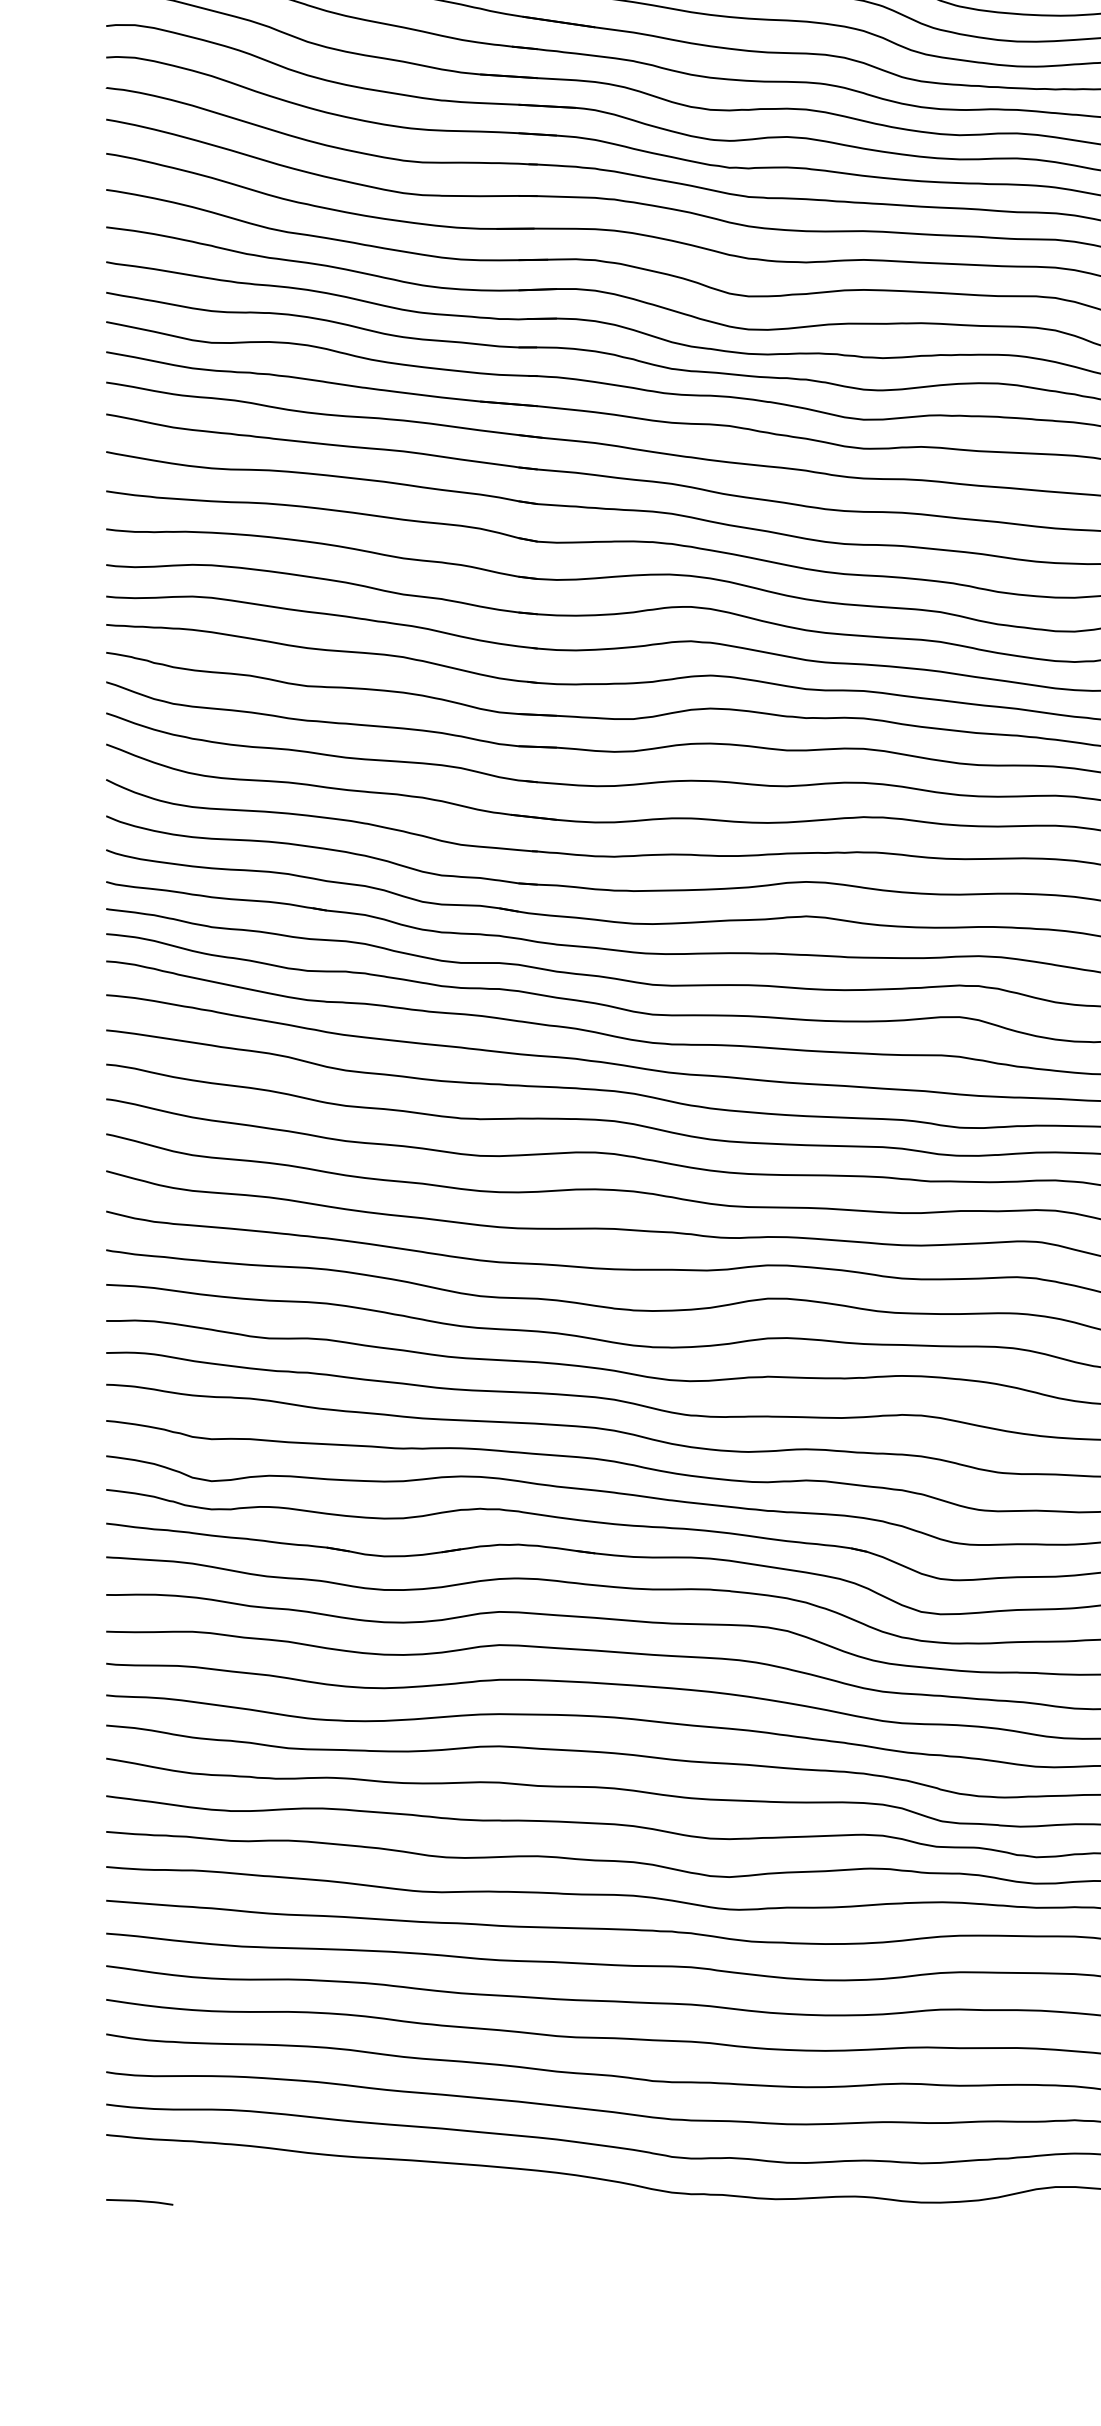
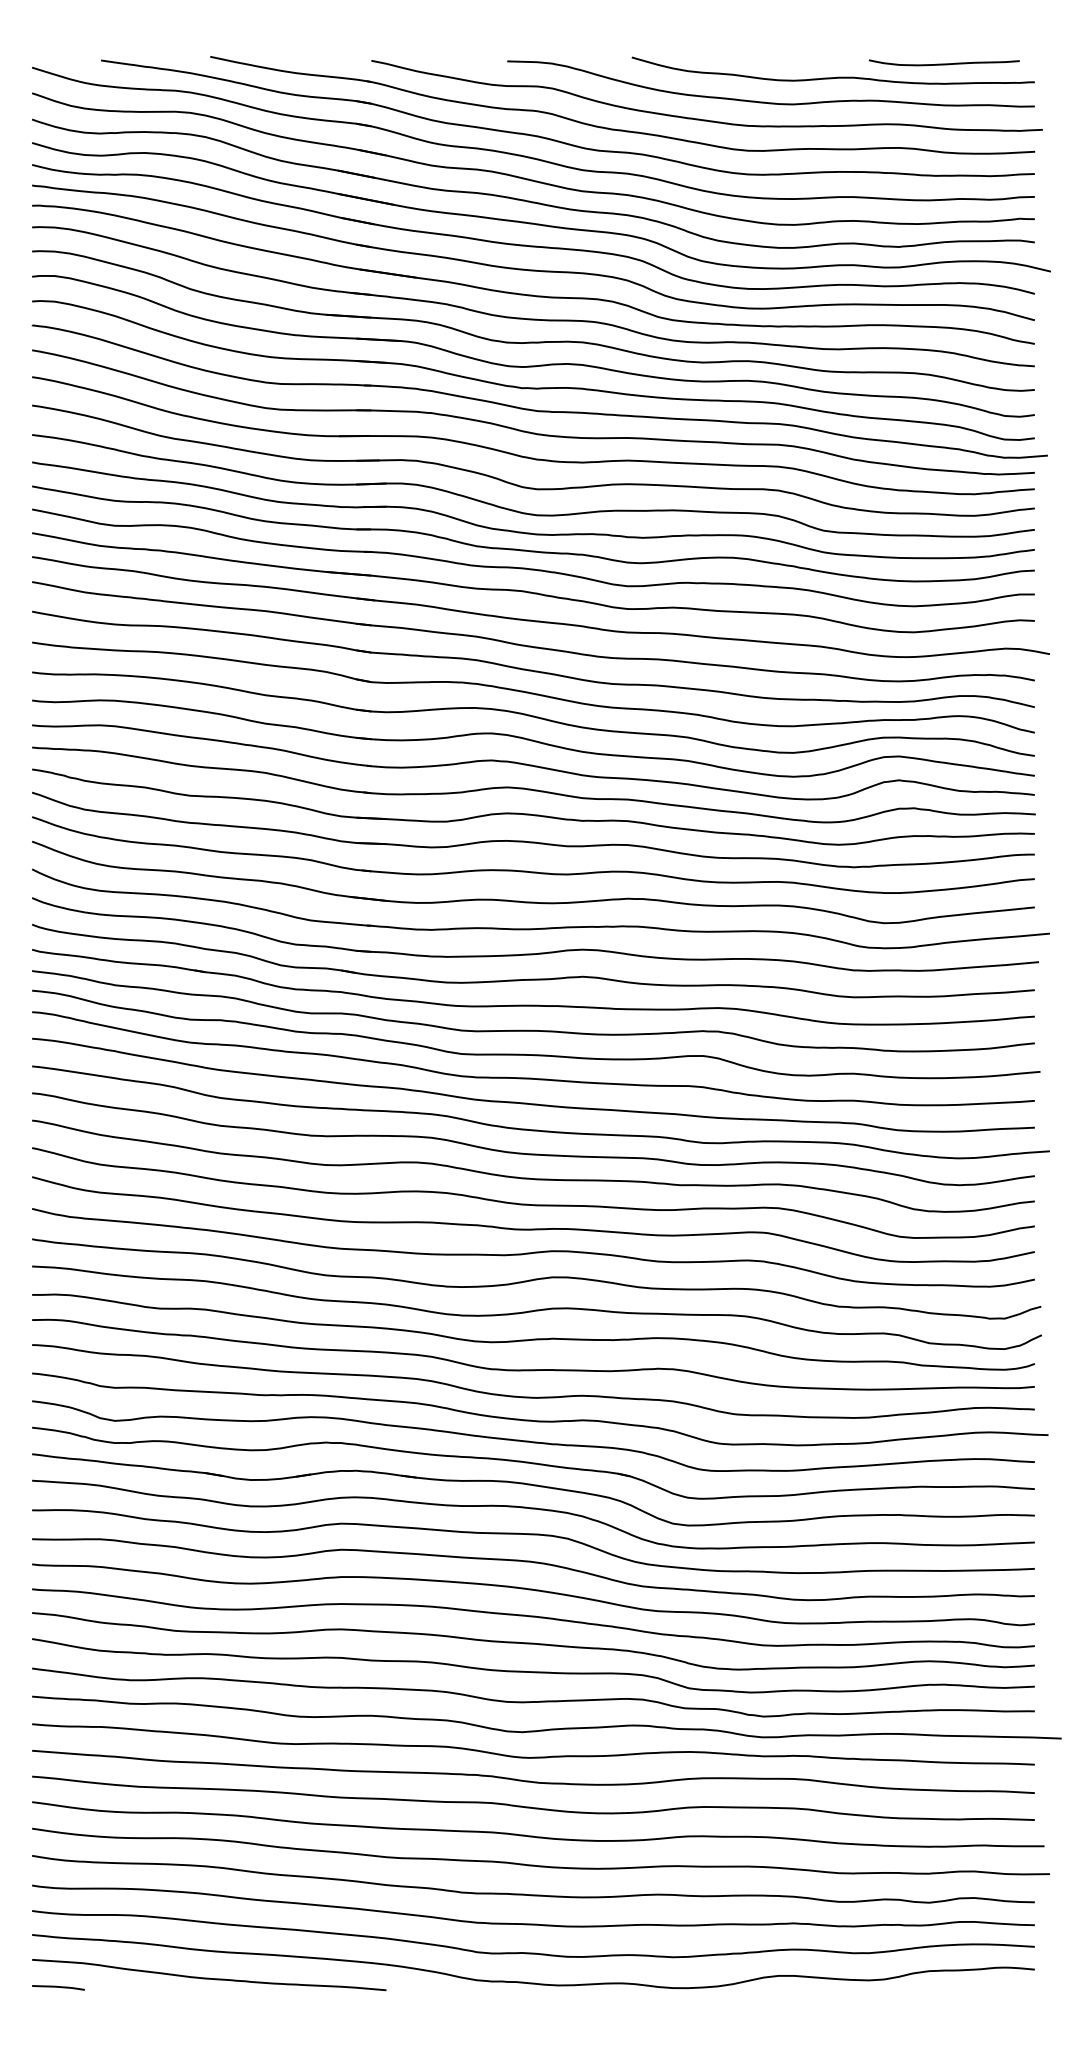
curve: (331, 2189) -> (209, 1977), added

